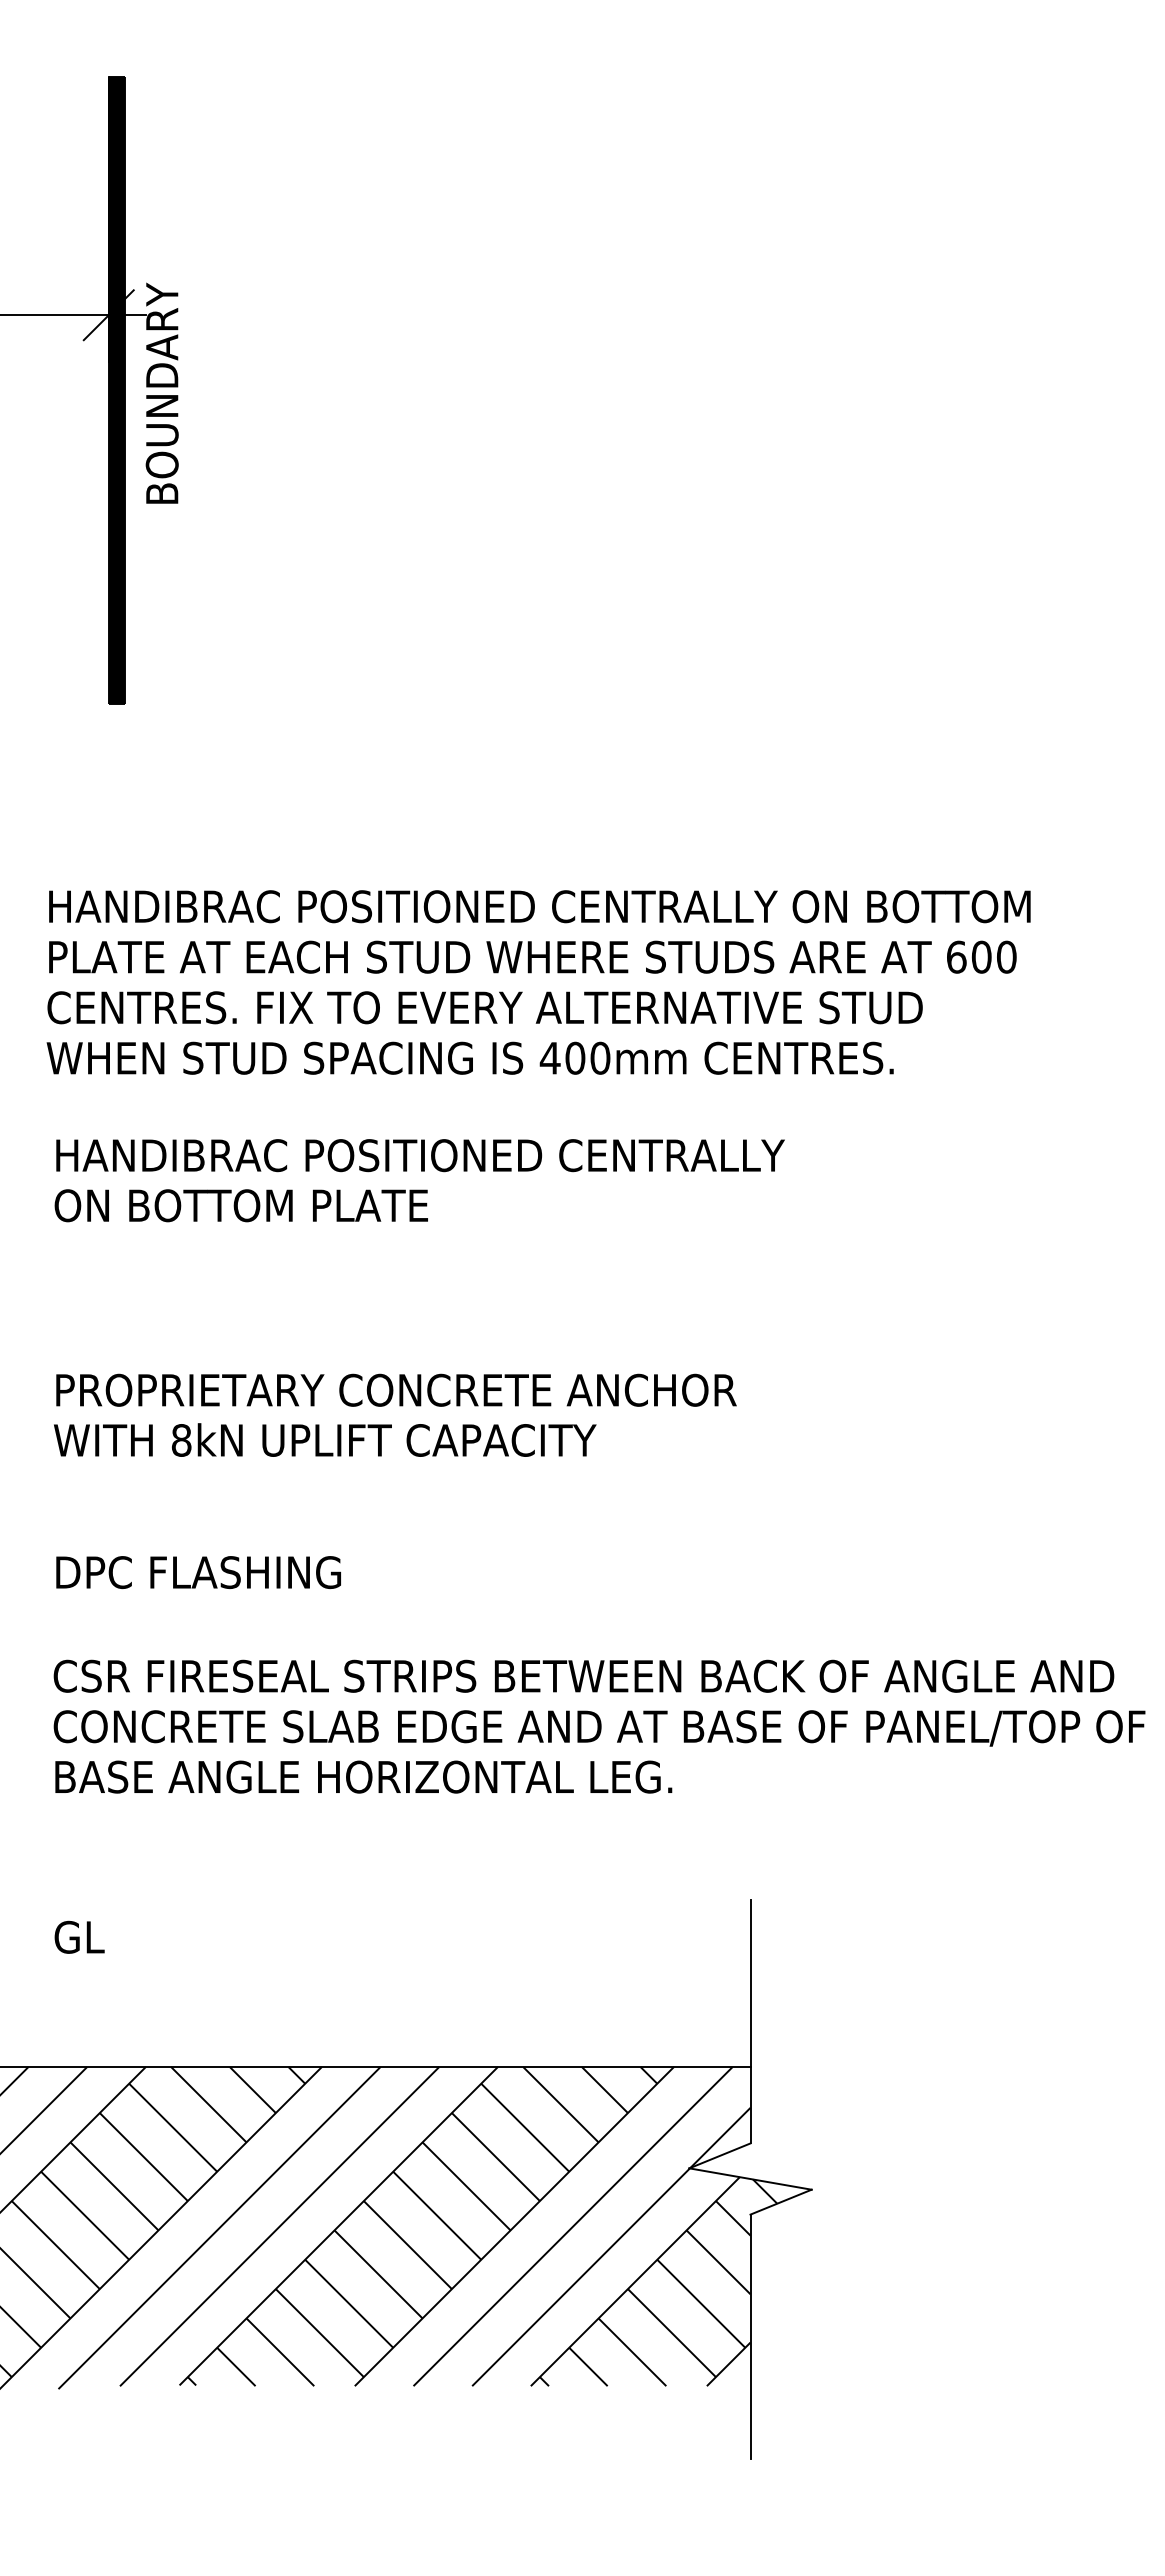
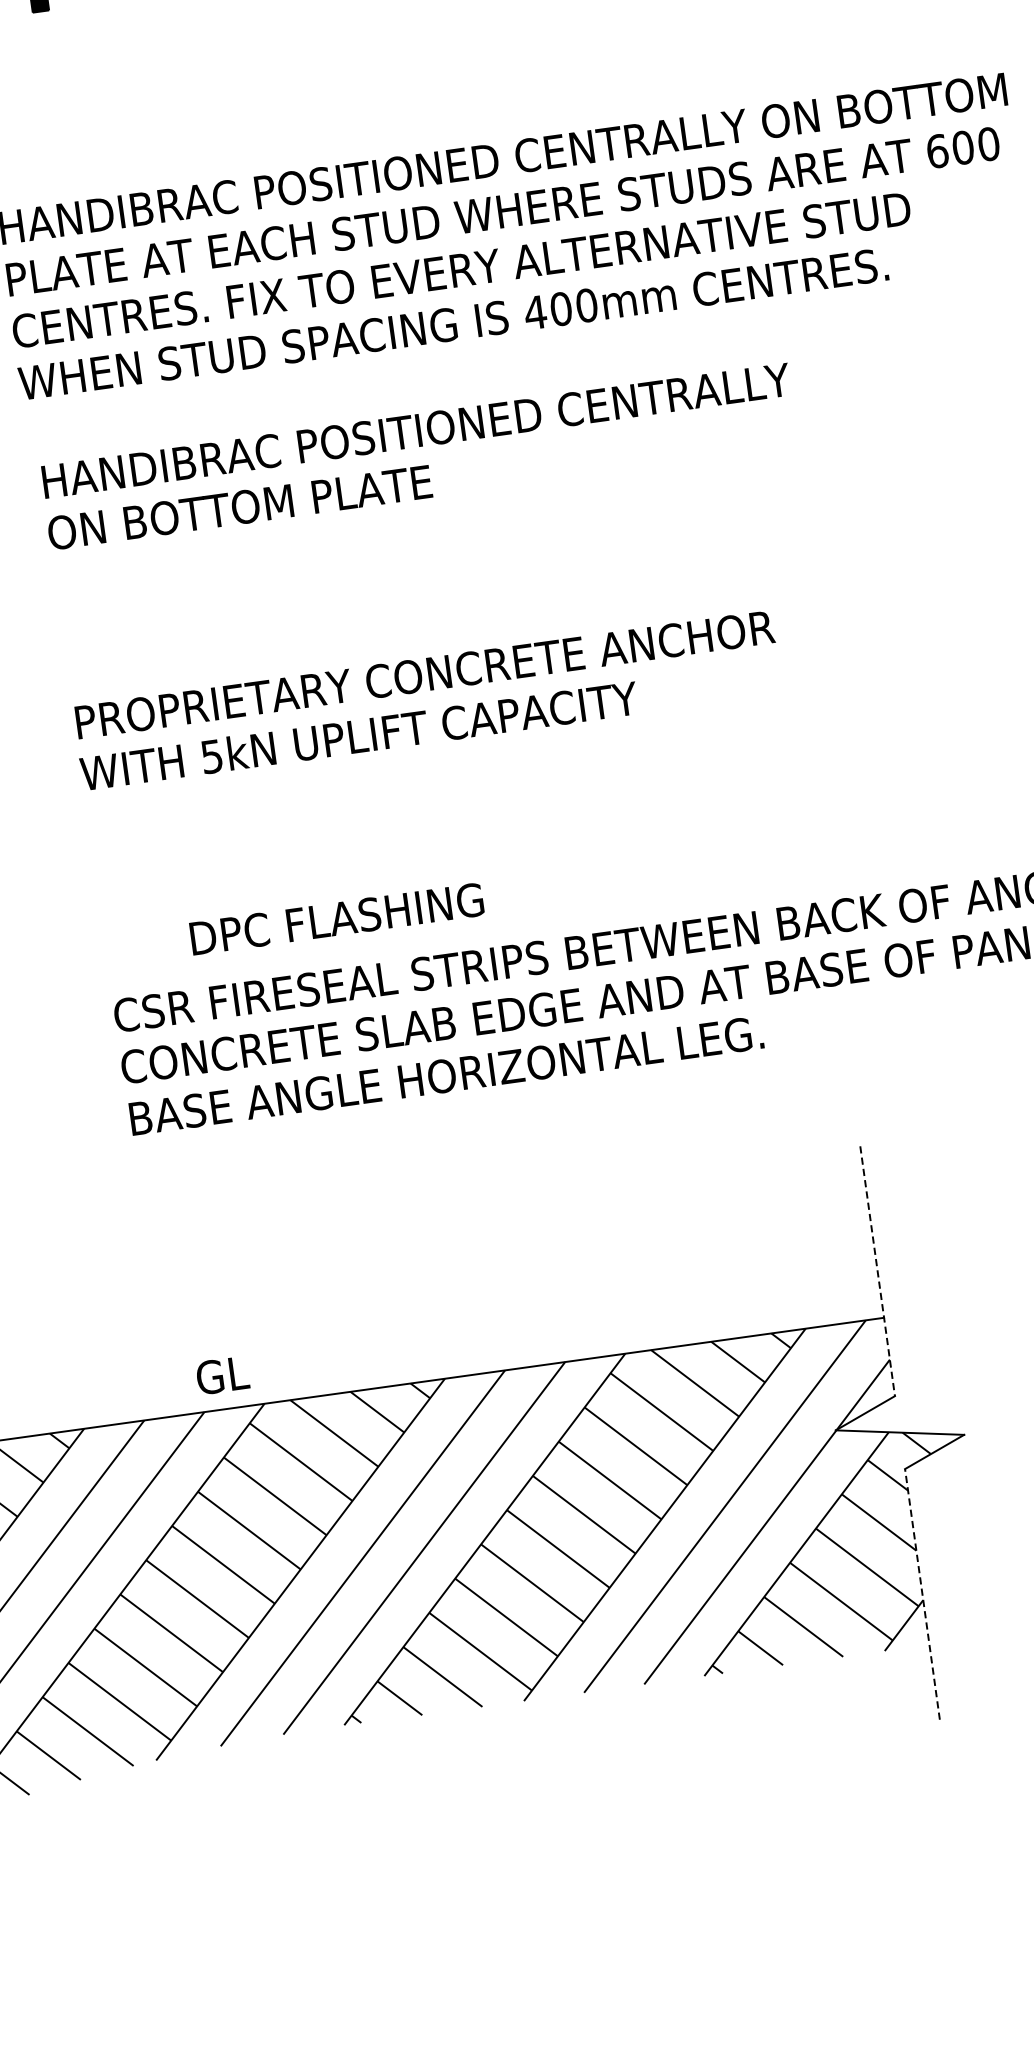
text: (181, 1440) -> (211, 756), 8kN -> 5kN
text: (198, 1572) -> (336, 919), moved
text: (79, 1936) -> (222, 1374), moved
line: (750, 2021) -> (877, 1271), solid -> dashed
line: (750, 2336) -> (922, 1593), solid -> dashed

